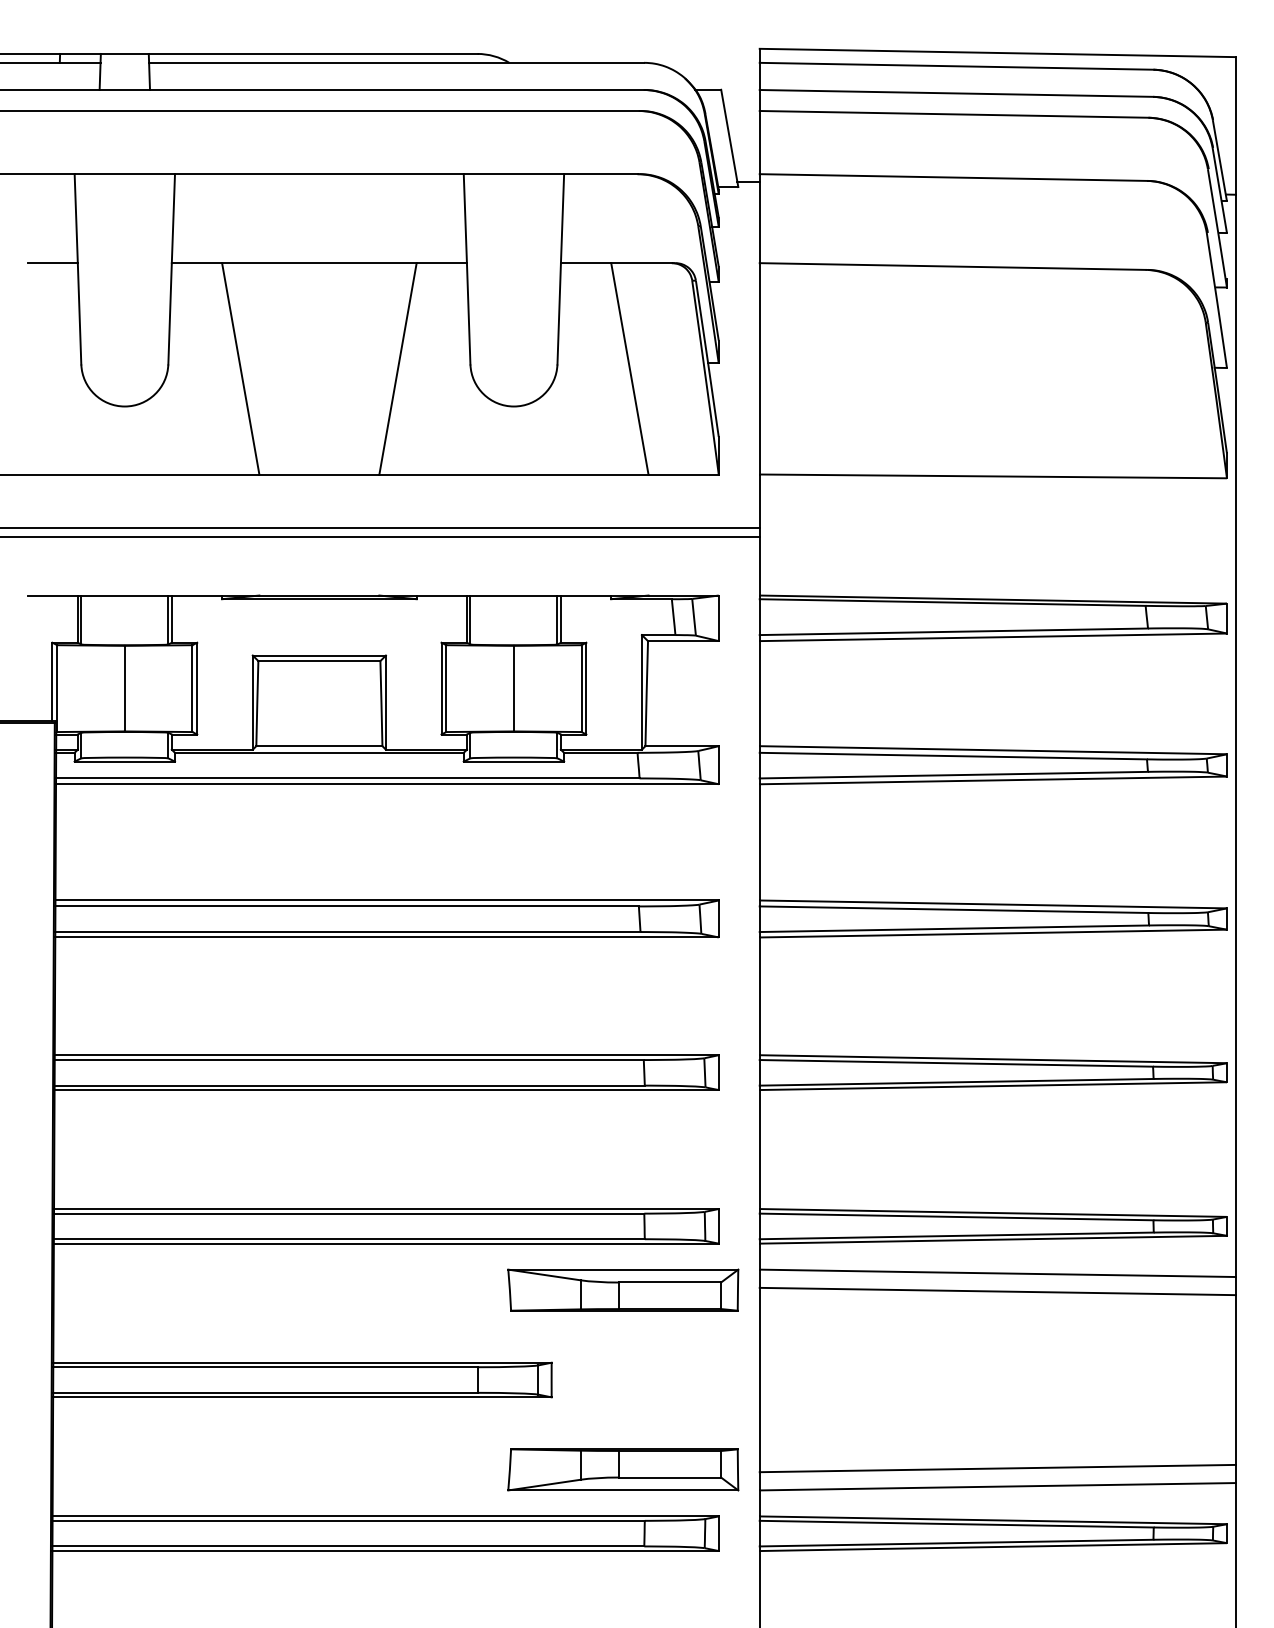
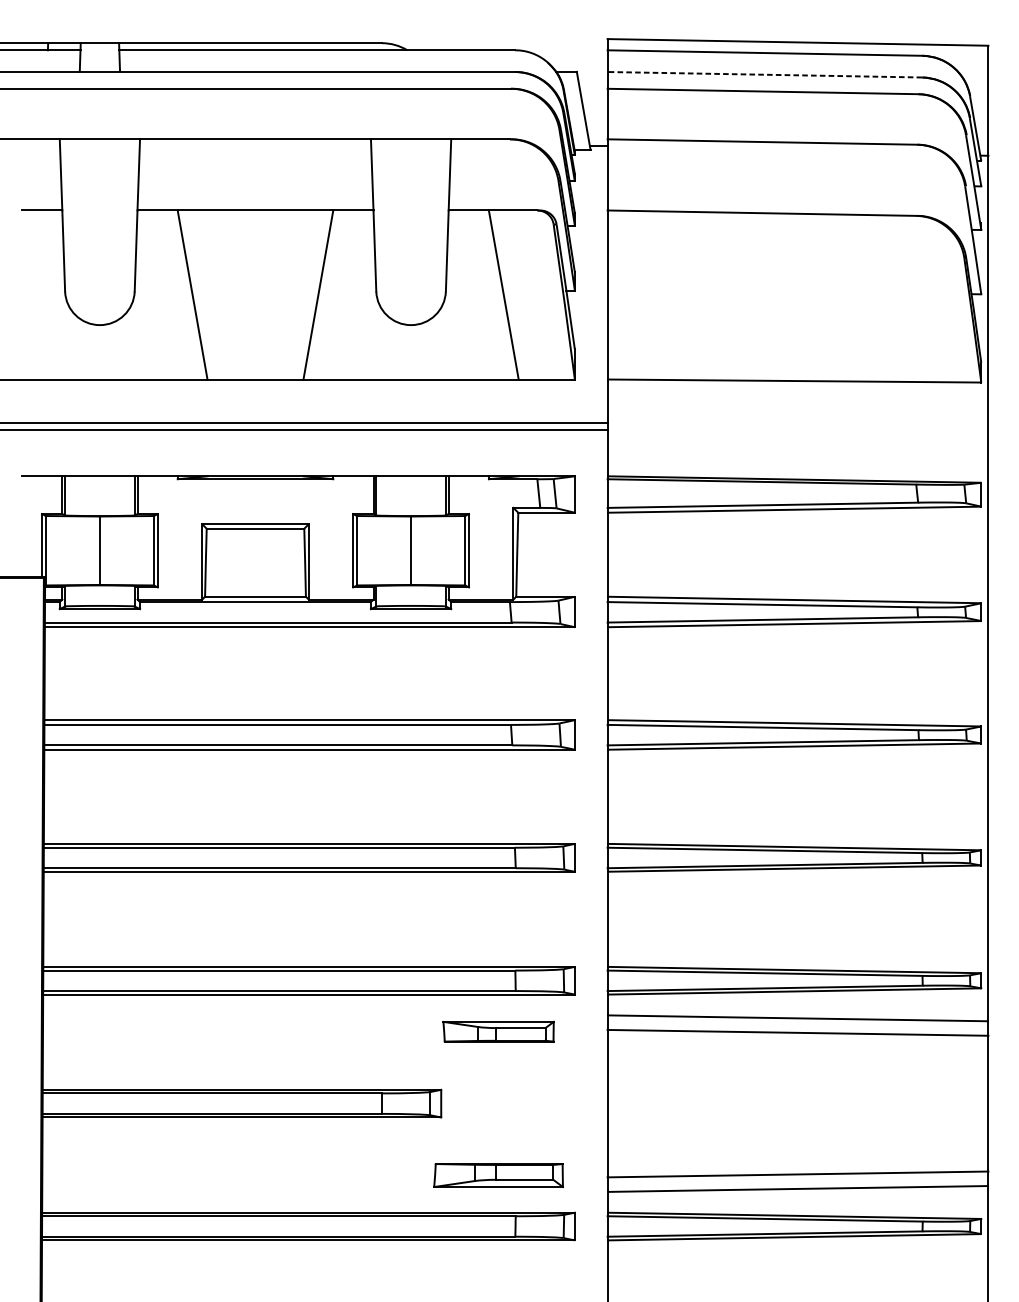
line: (956, 93) -> (765, 74), solid -> dashed
part: (623, 1289) -> (498, 1031), size x0.6
part: (623, 1469) -> (498, 1175), size x0.7

